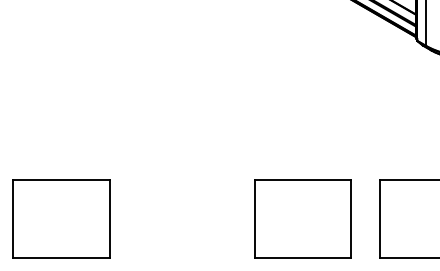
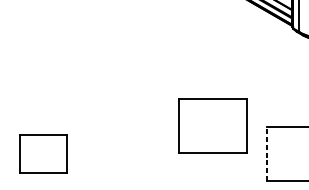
part: (61, 218) -> (43, 153), size x0.7
part: (302, 218) -> (212, 125), moved
line: (380, 219) -> (267, 154), solid -> dashed

